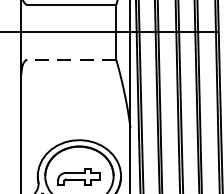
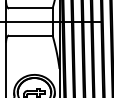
line: (71, 59) -> (30, 35), dashed -> solid

